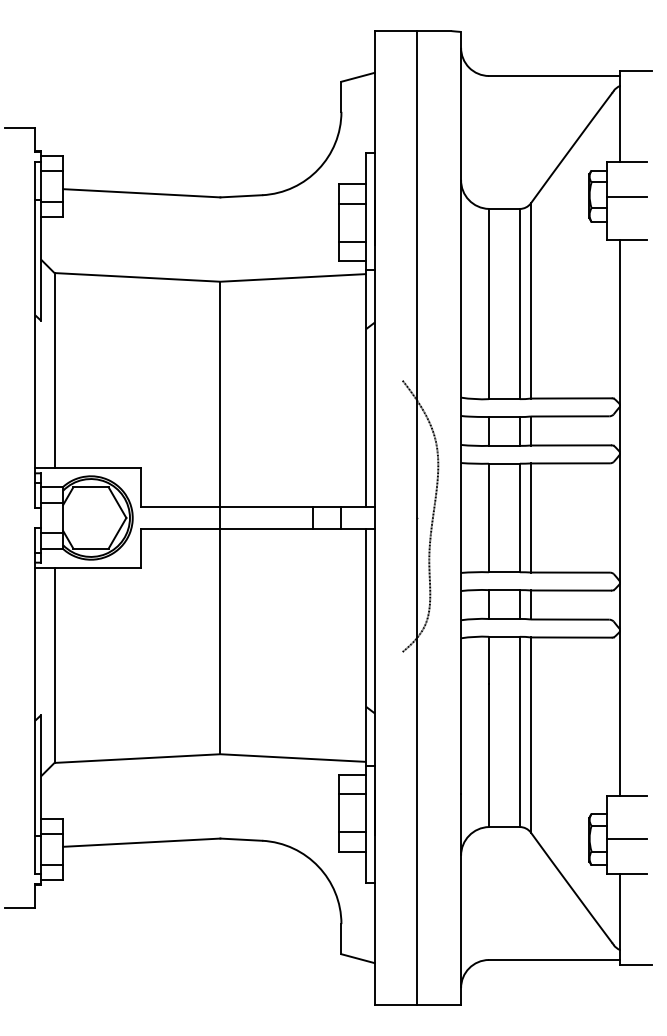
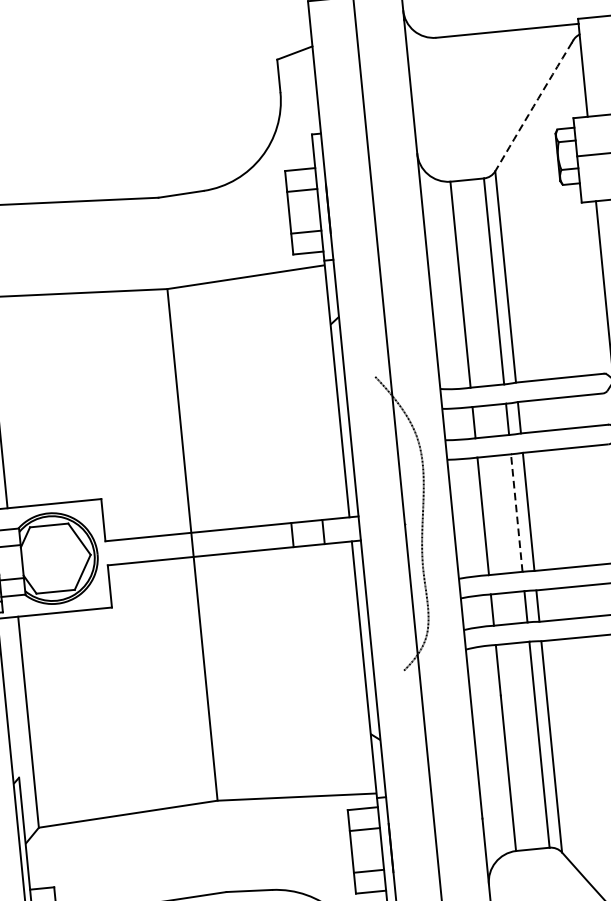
arc: (571, 147) -> (533, 106), solid -> dashed
line: (519, 517) -> (516, 512), solid -> dashed

